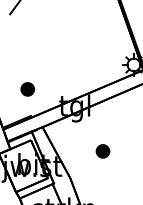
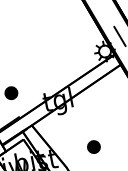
part: (102, 151) -> (93, 147), moved

